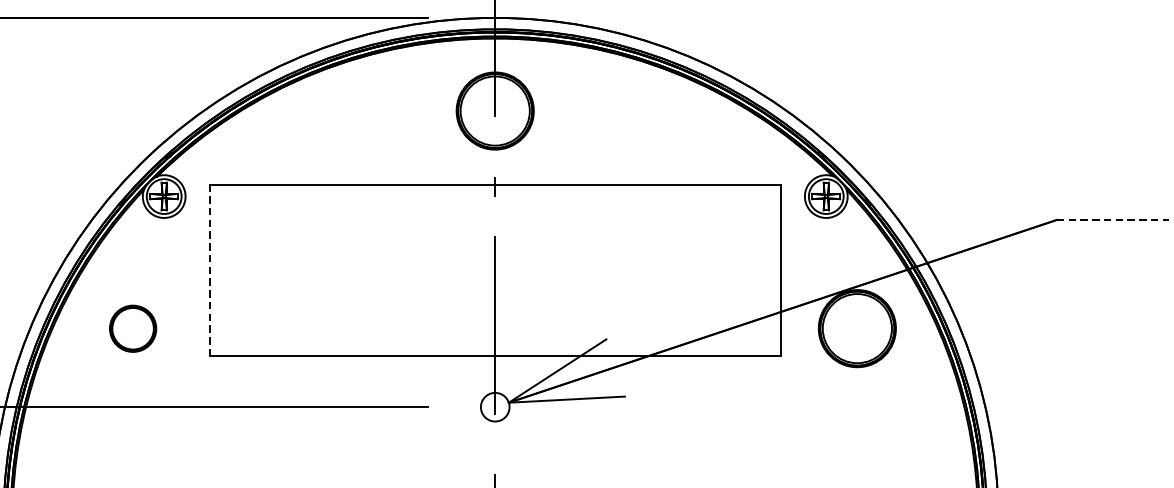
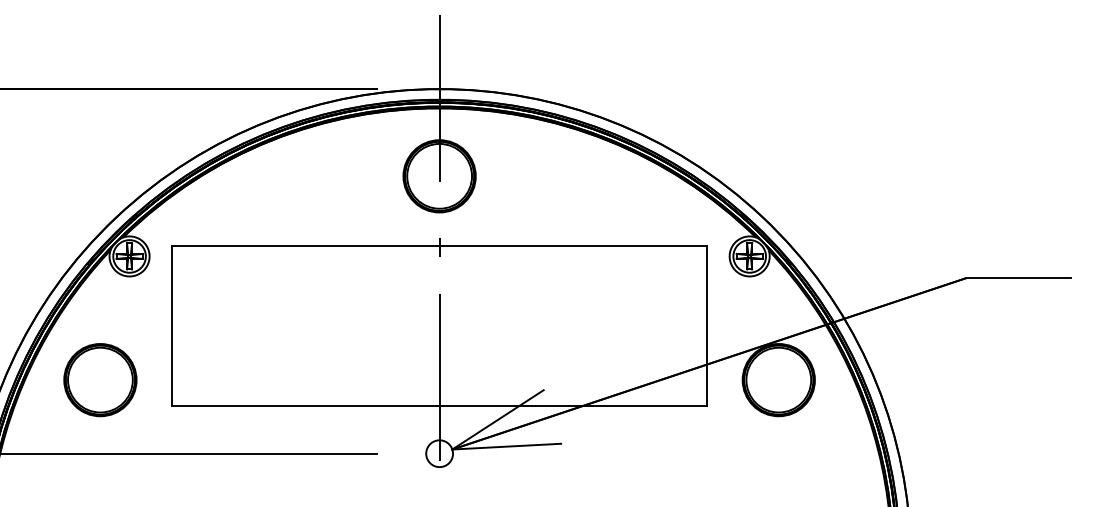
line: (1113, 220) -> (1018, 278), dashed -> solid
line: (210, 270) -> (172, 325), dashed -> solid
part: (133, 329) -> (100, 380), size x1.67

